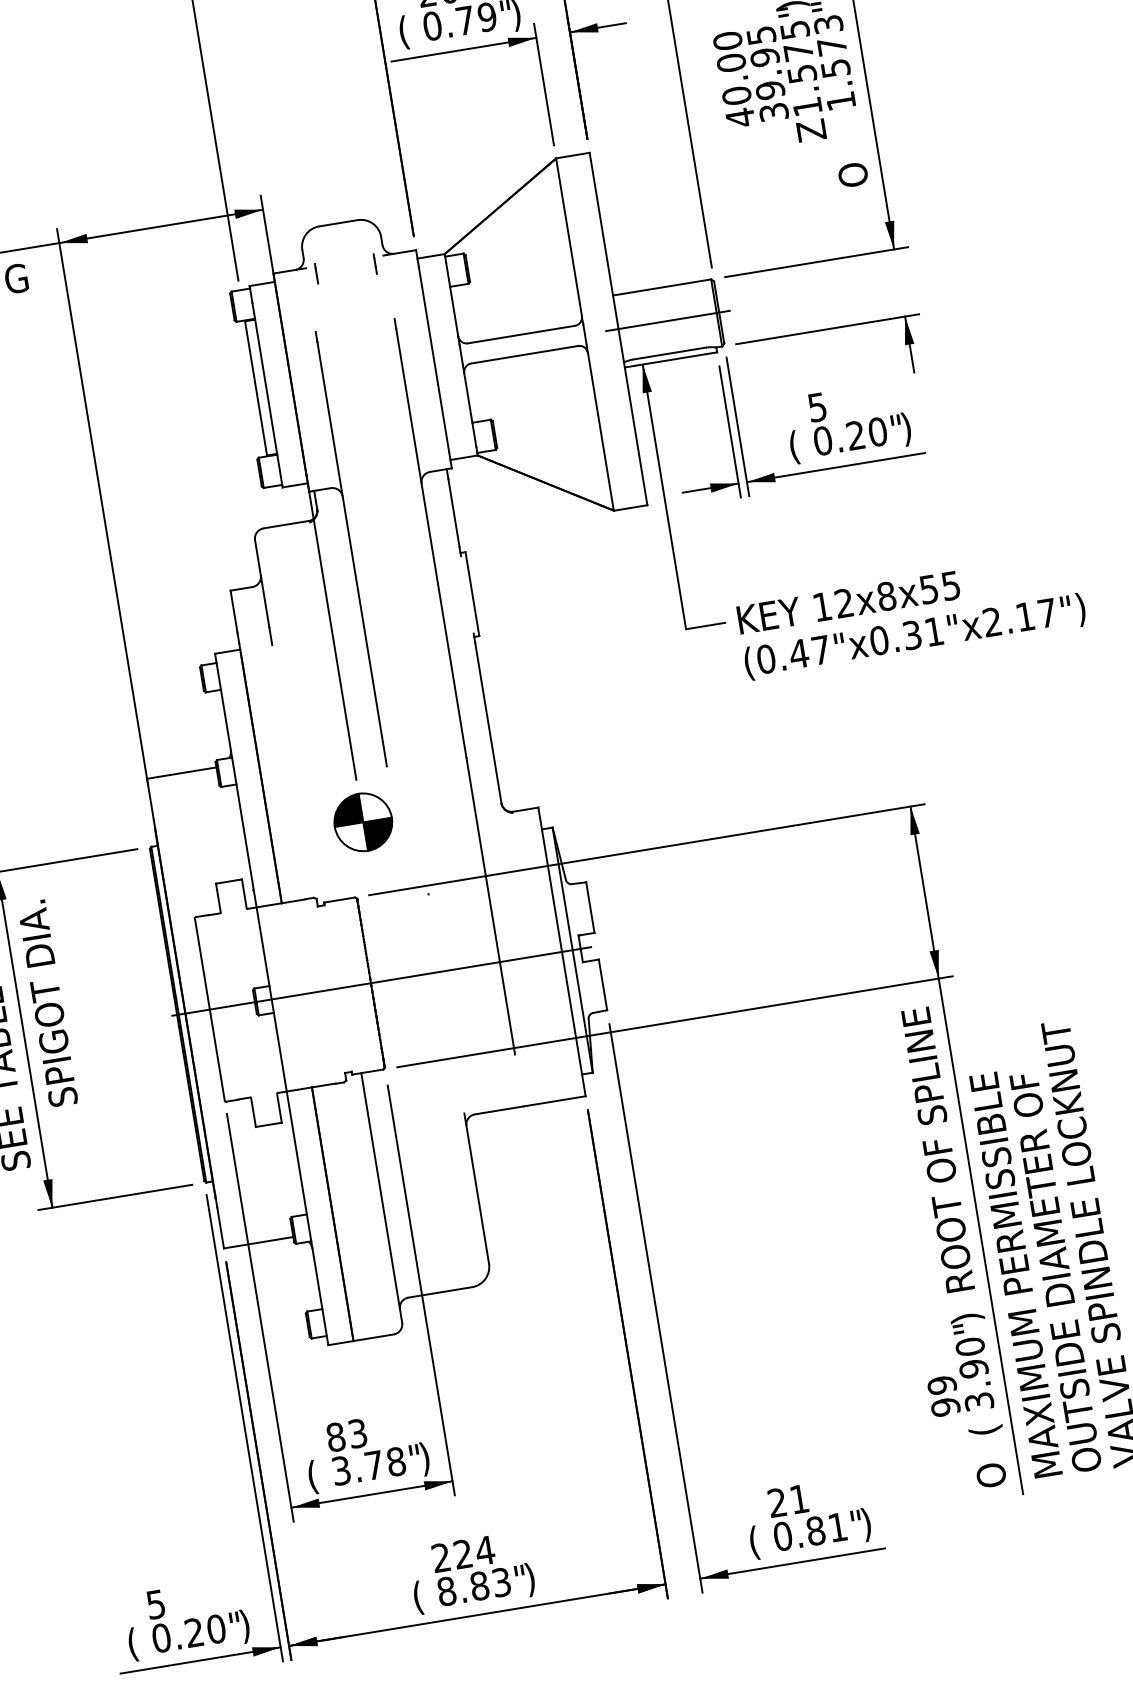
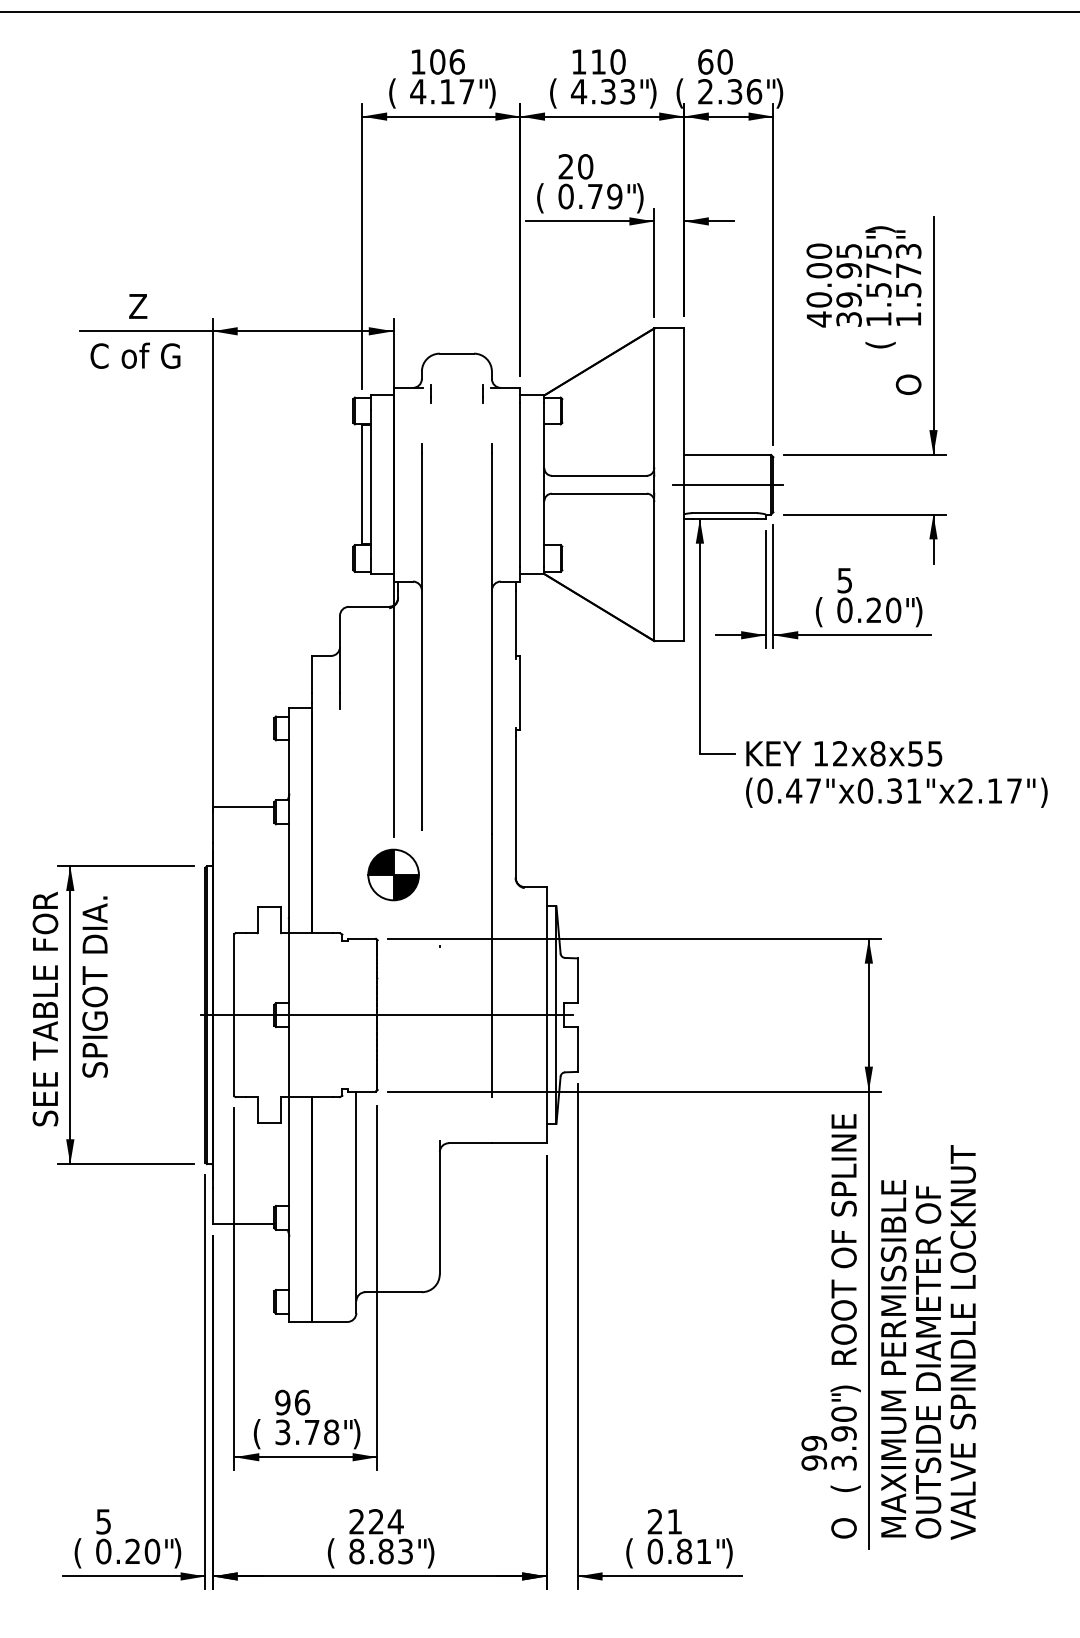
text: (813, 130) -> (880, 340), Z -> (
text: (346, 1435) -> (292, 1402), 83 -> 96

